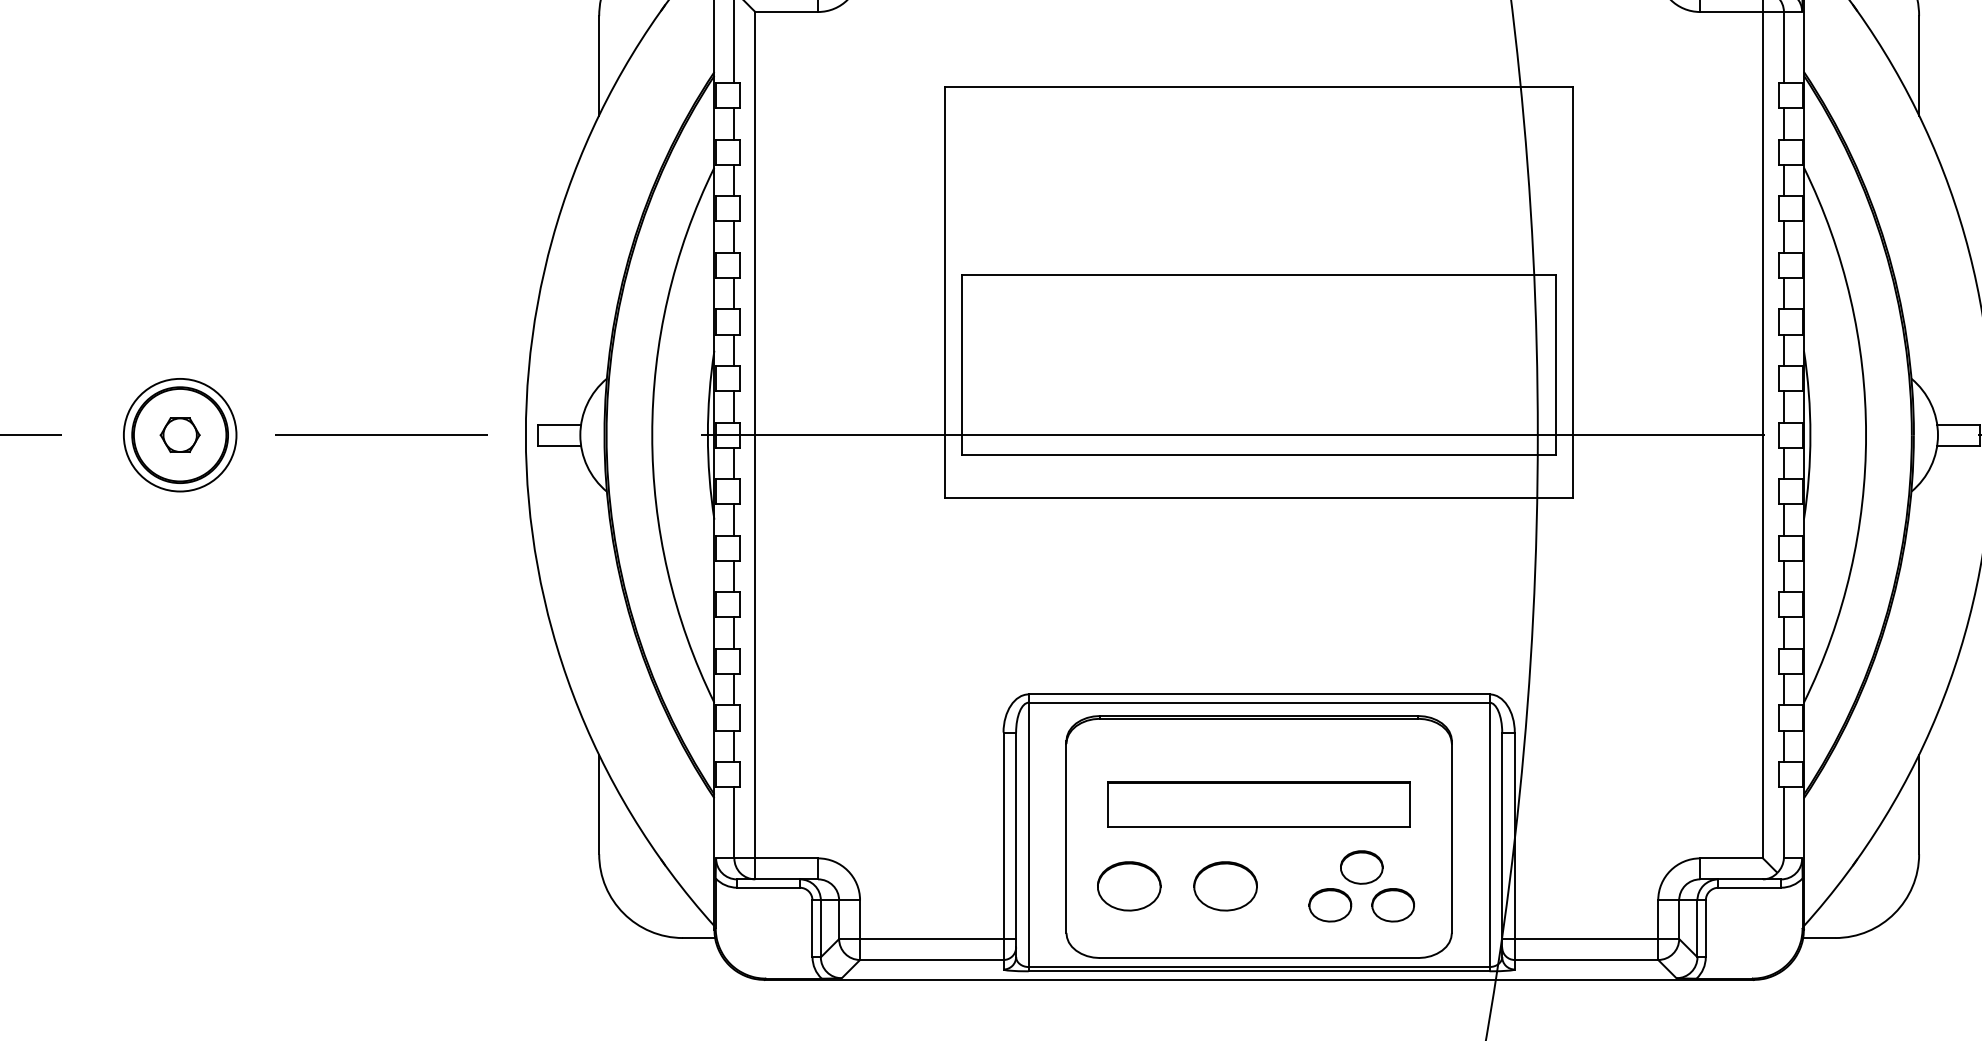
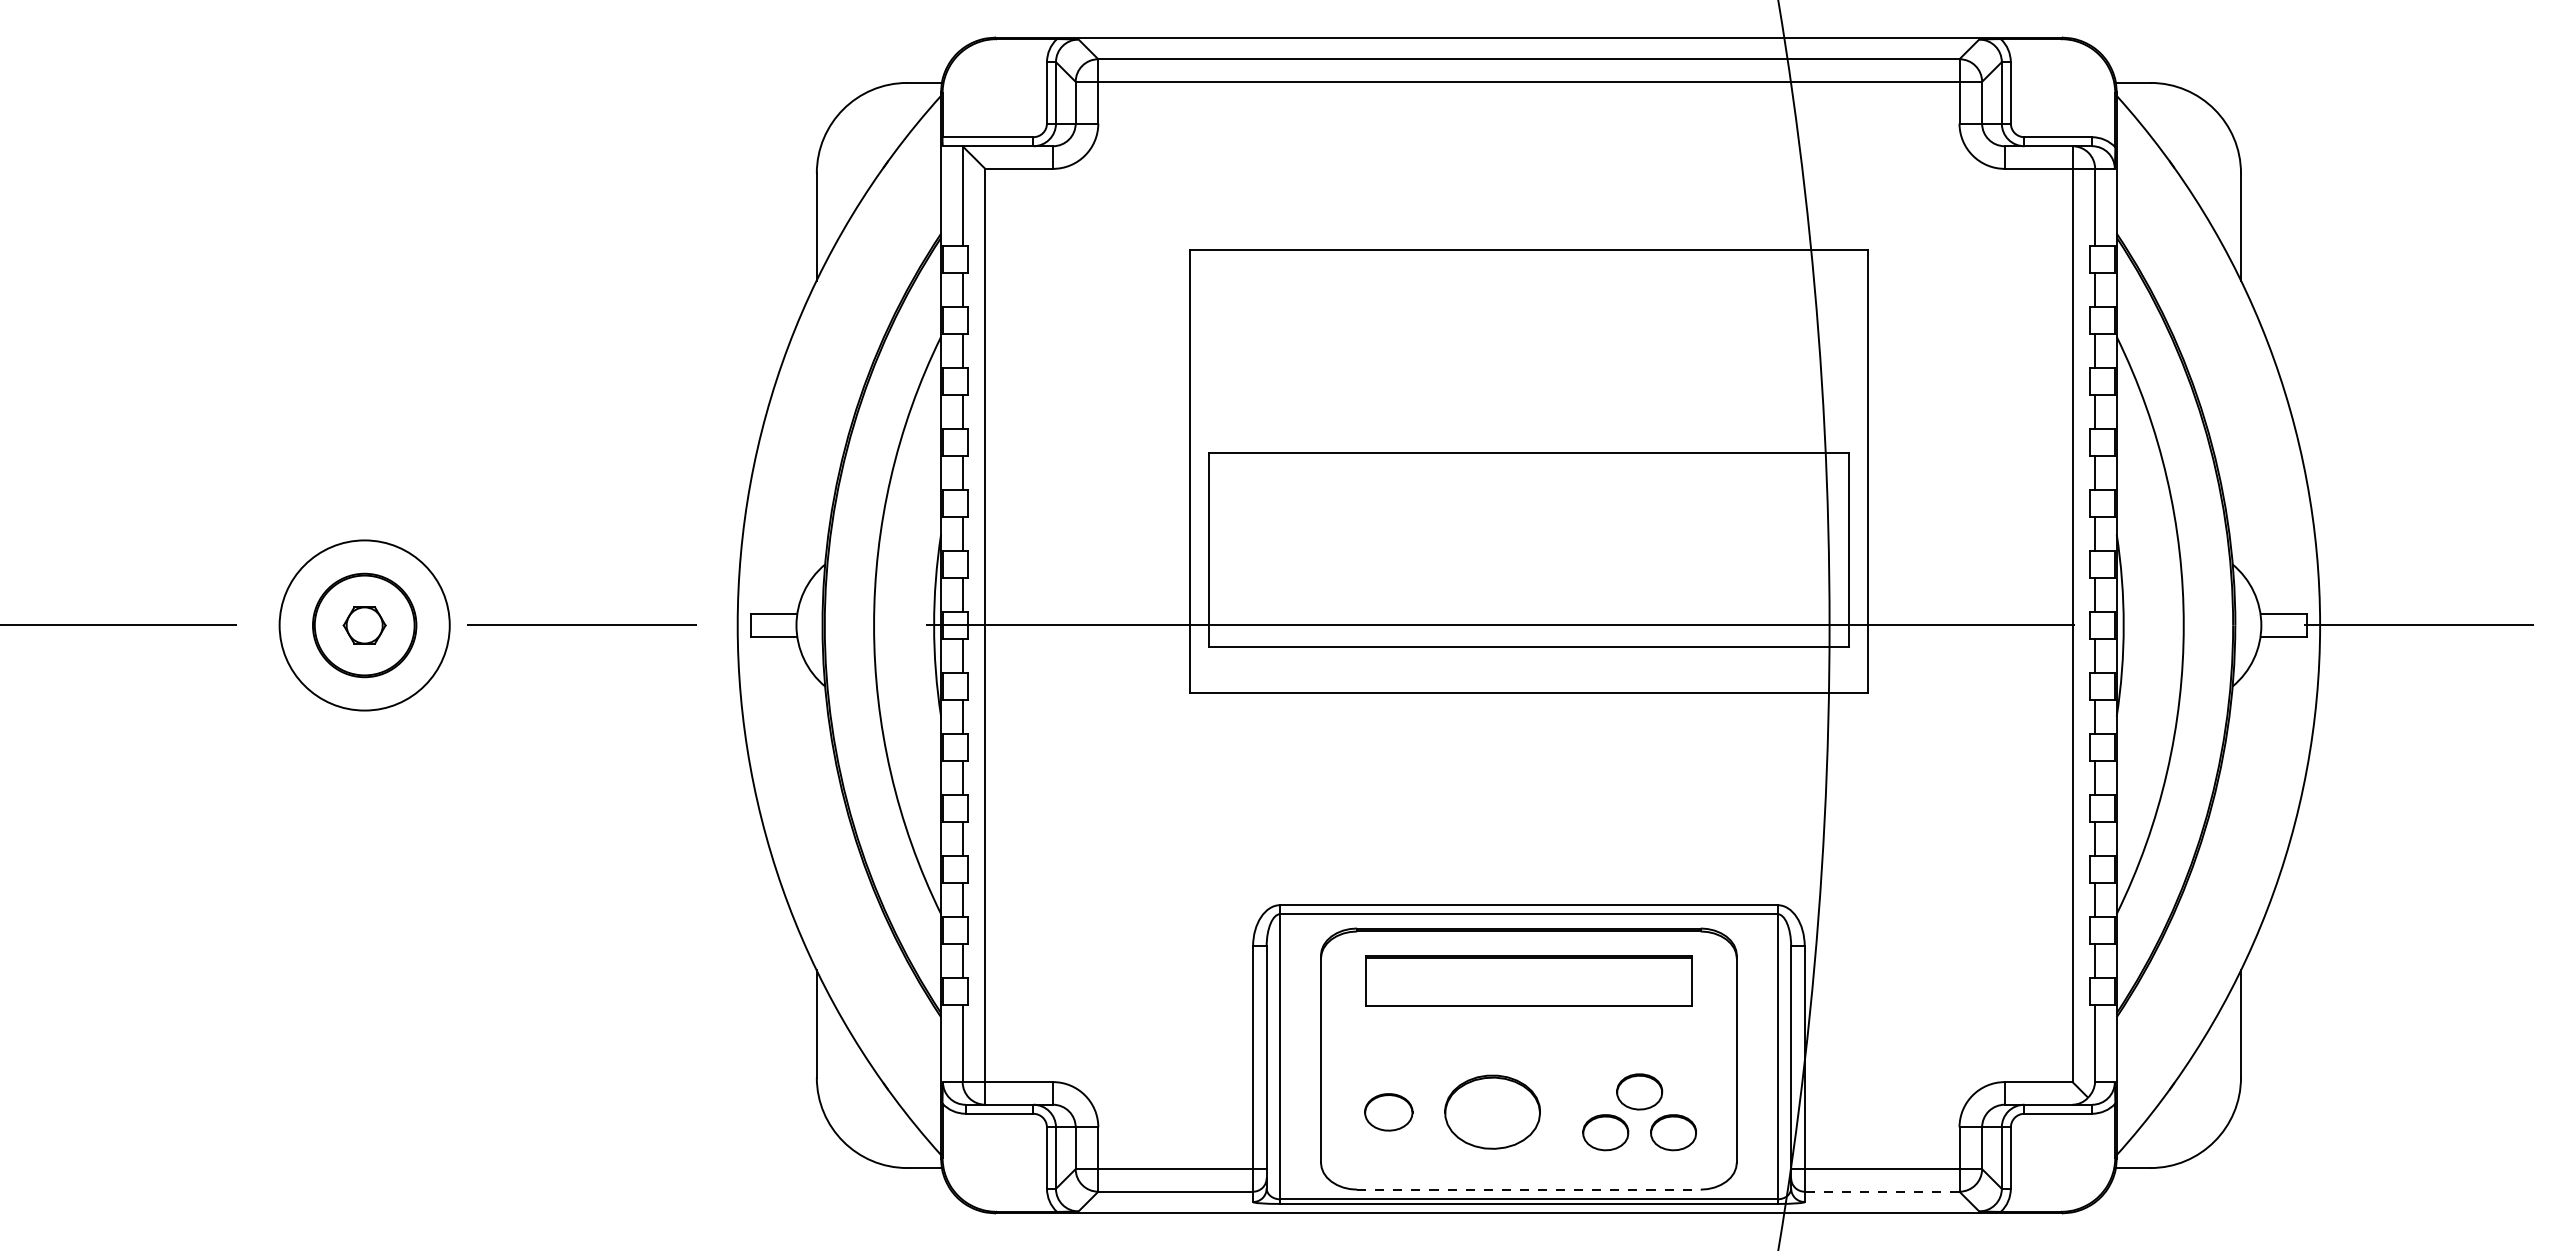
circle: (179, 435) -> (364, 625), size x1.4
part: (1258, 804) -> (1528, 980), moved
part: (1129, 886) -> (1388, 1112), size x0.7
part: (1225, 886) -> (1492, 1112), size x1.4
line: (1258, 957) -> (1528, 1189), solid -> dashed
line: (1585, 959) -> (1881, 1191), solid -> dashed

